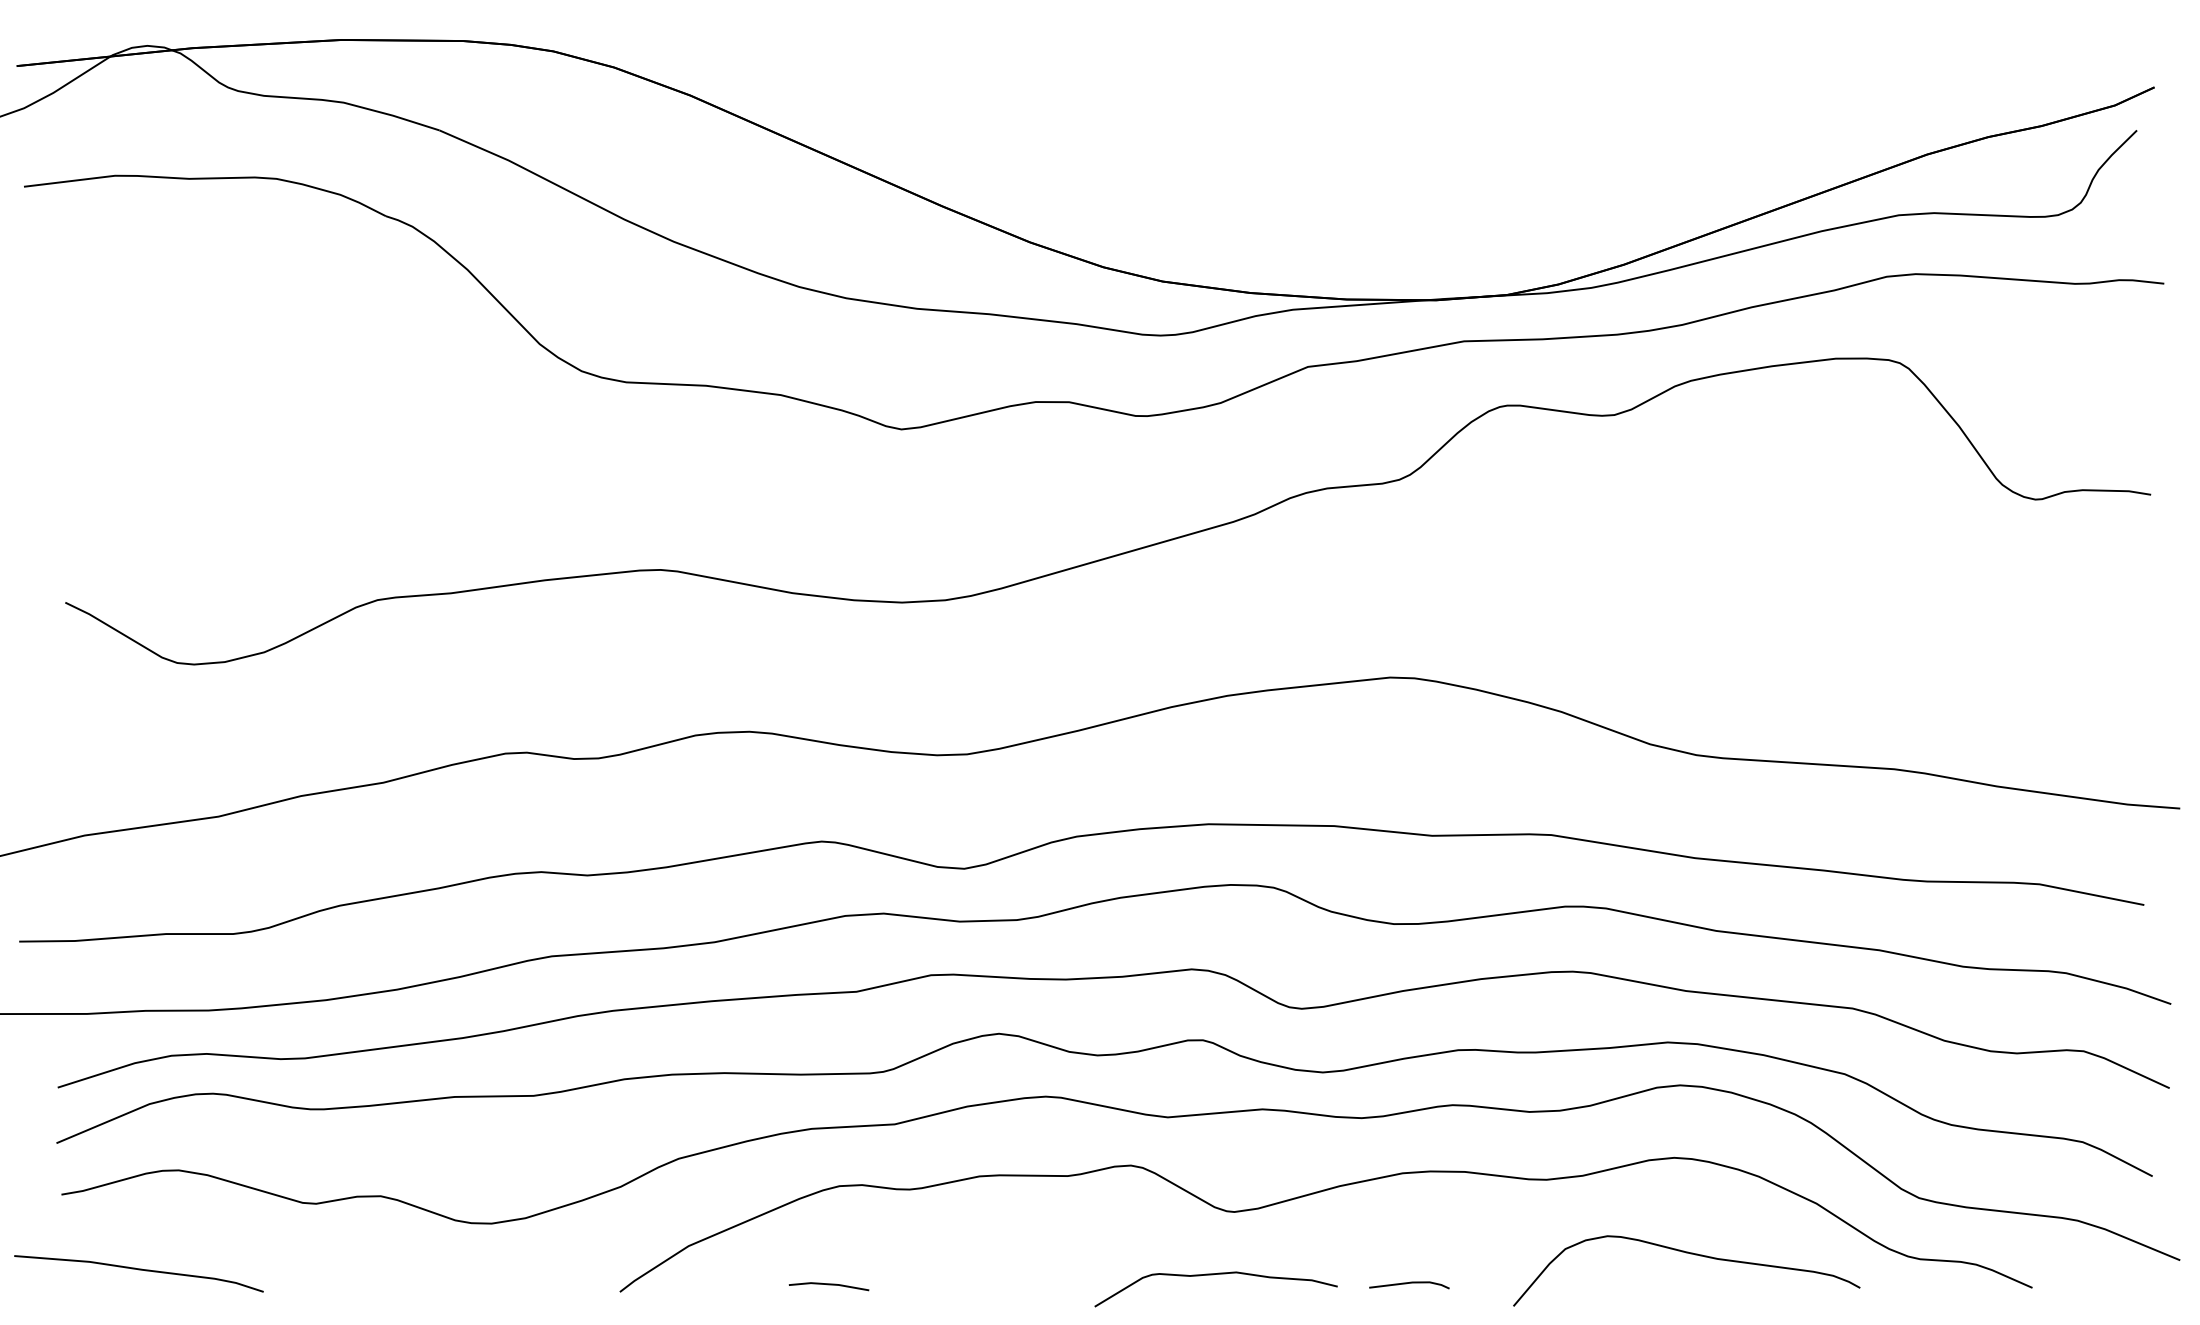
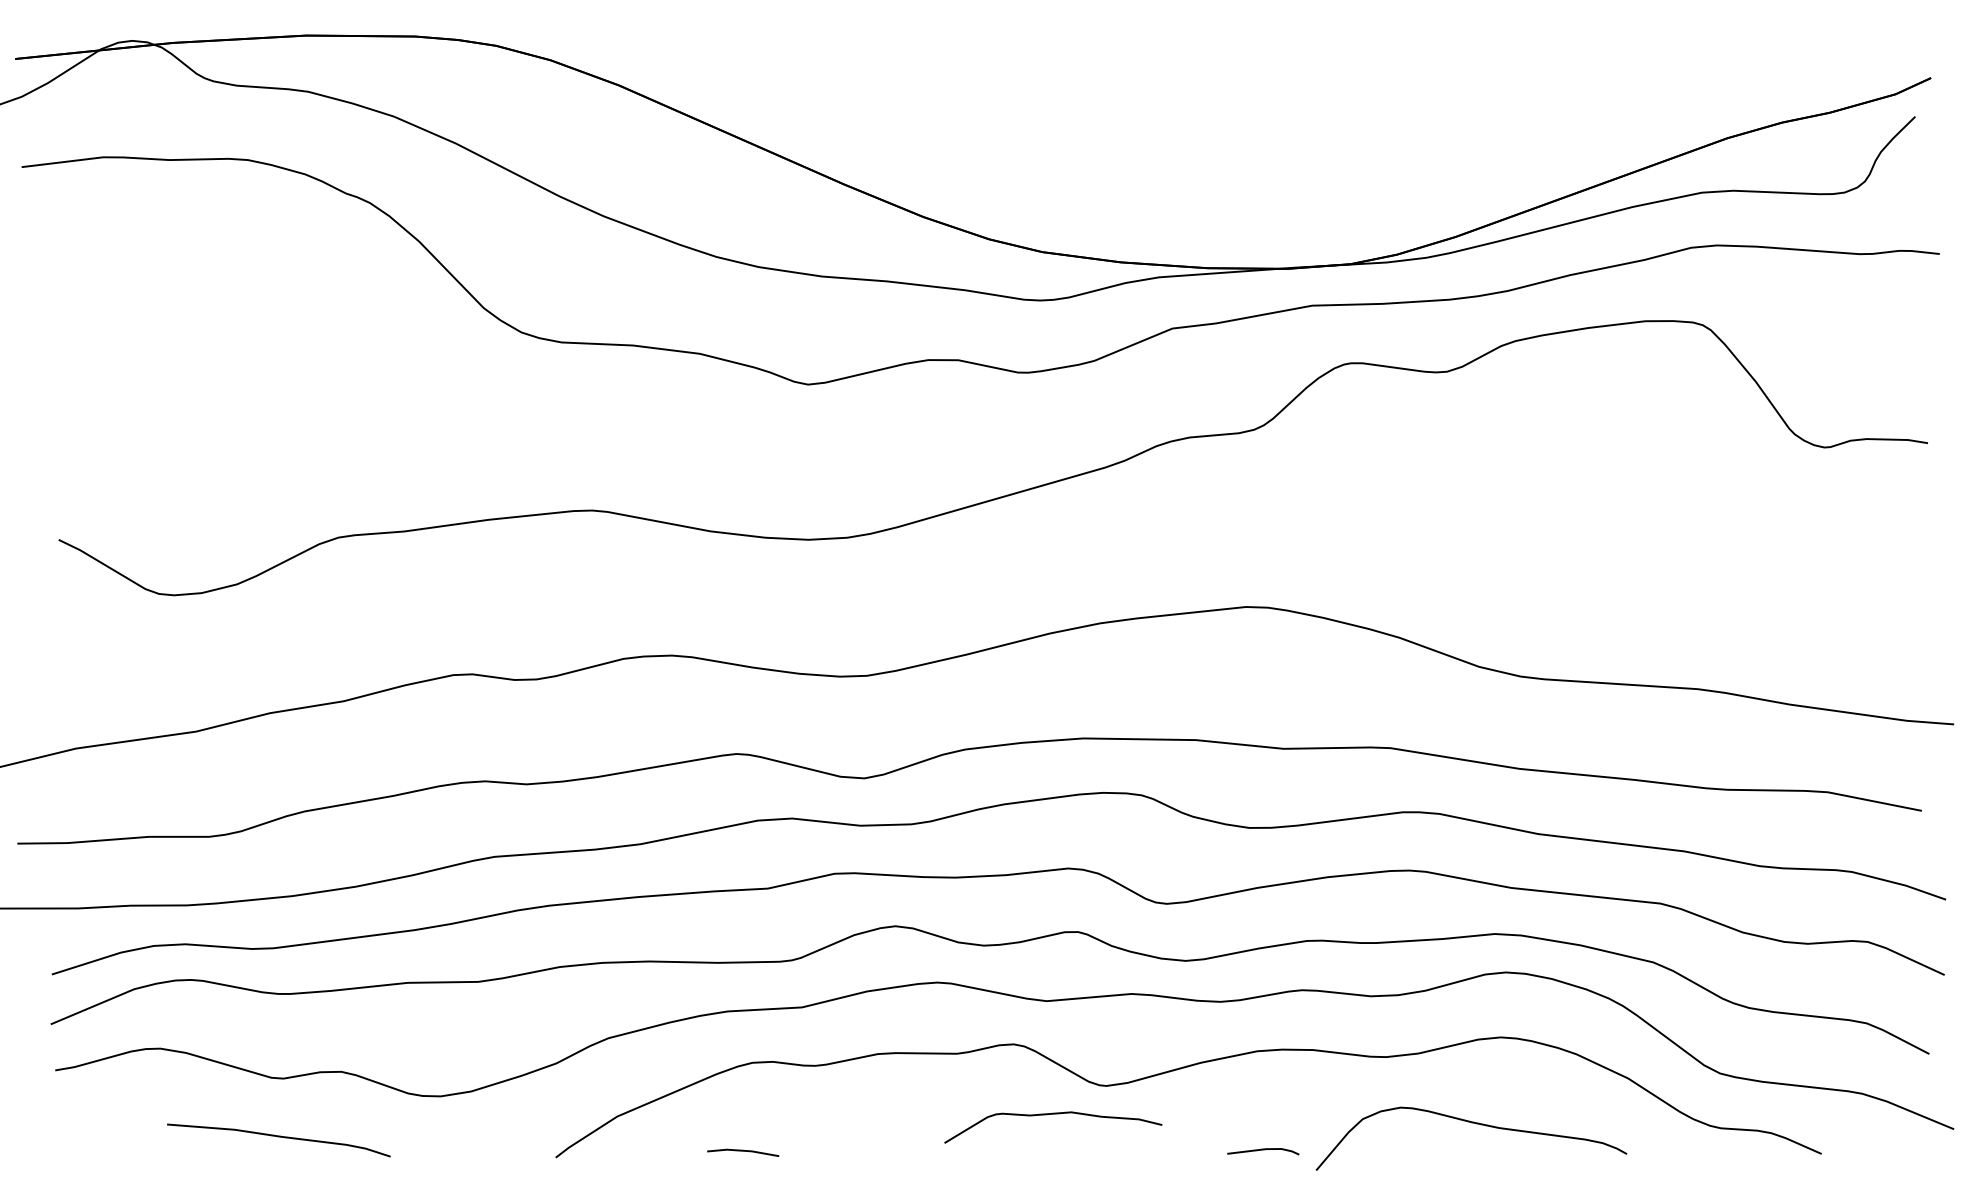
curve: (1690, 1254) -> (1474, 1124), moved
curve: (138, 1270) -> (278, 1137), moved
curve: (1213, 1275) -> (1050, 1115), moved

